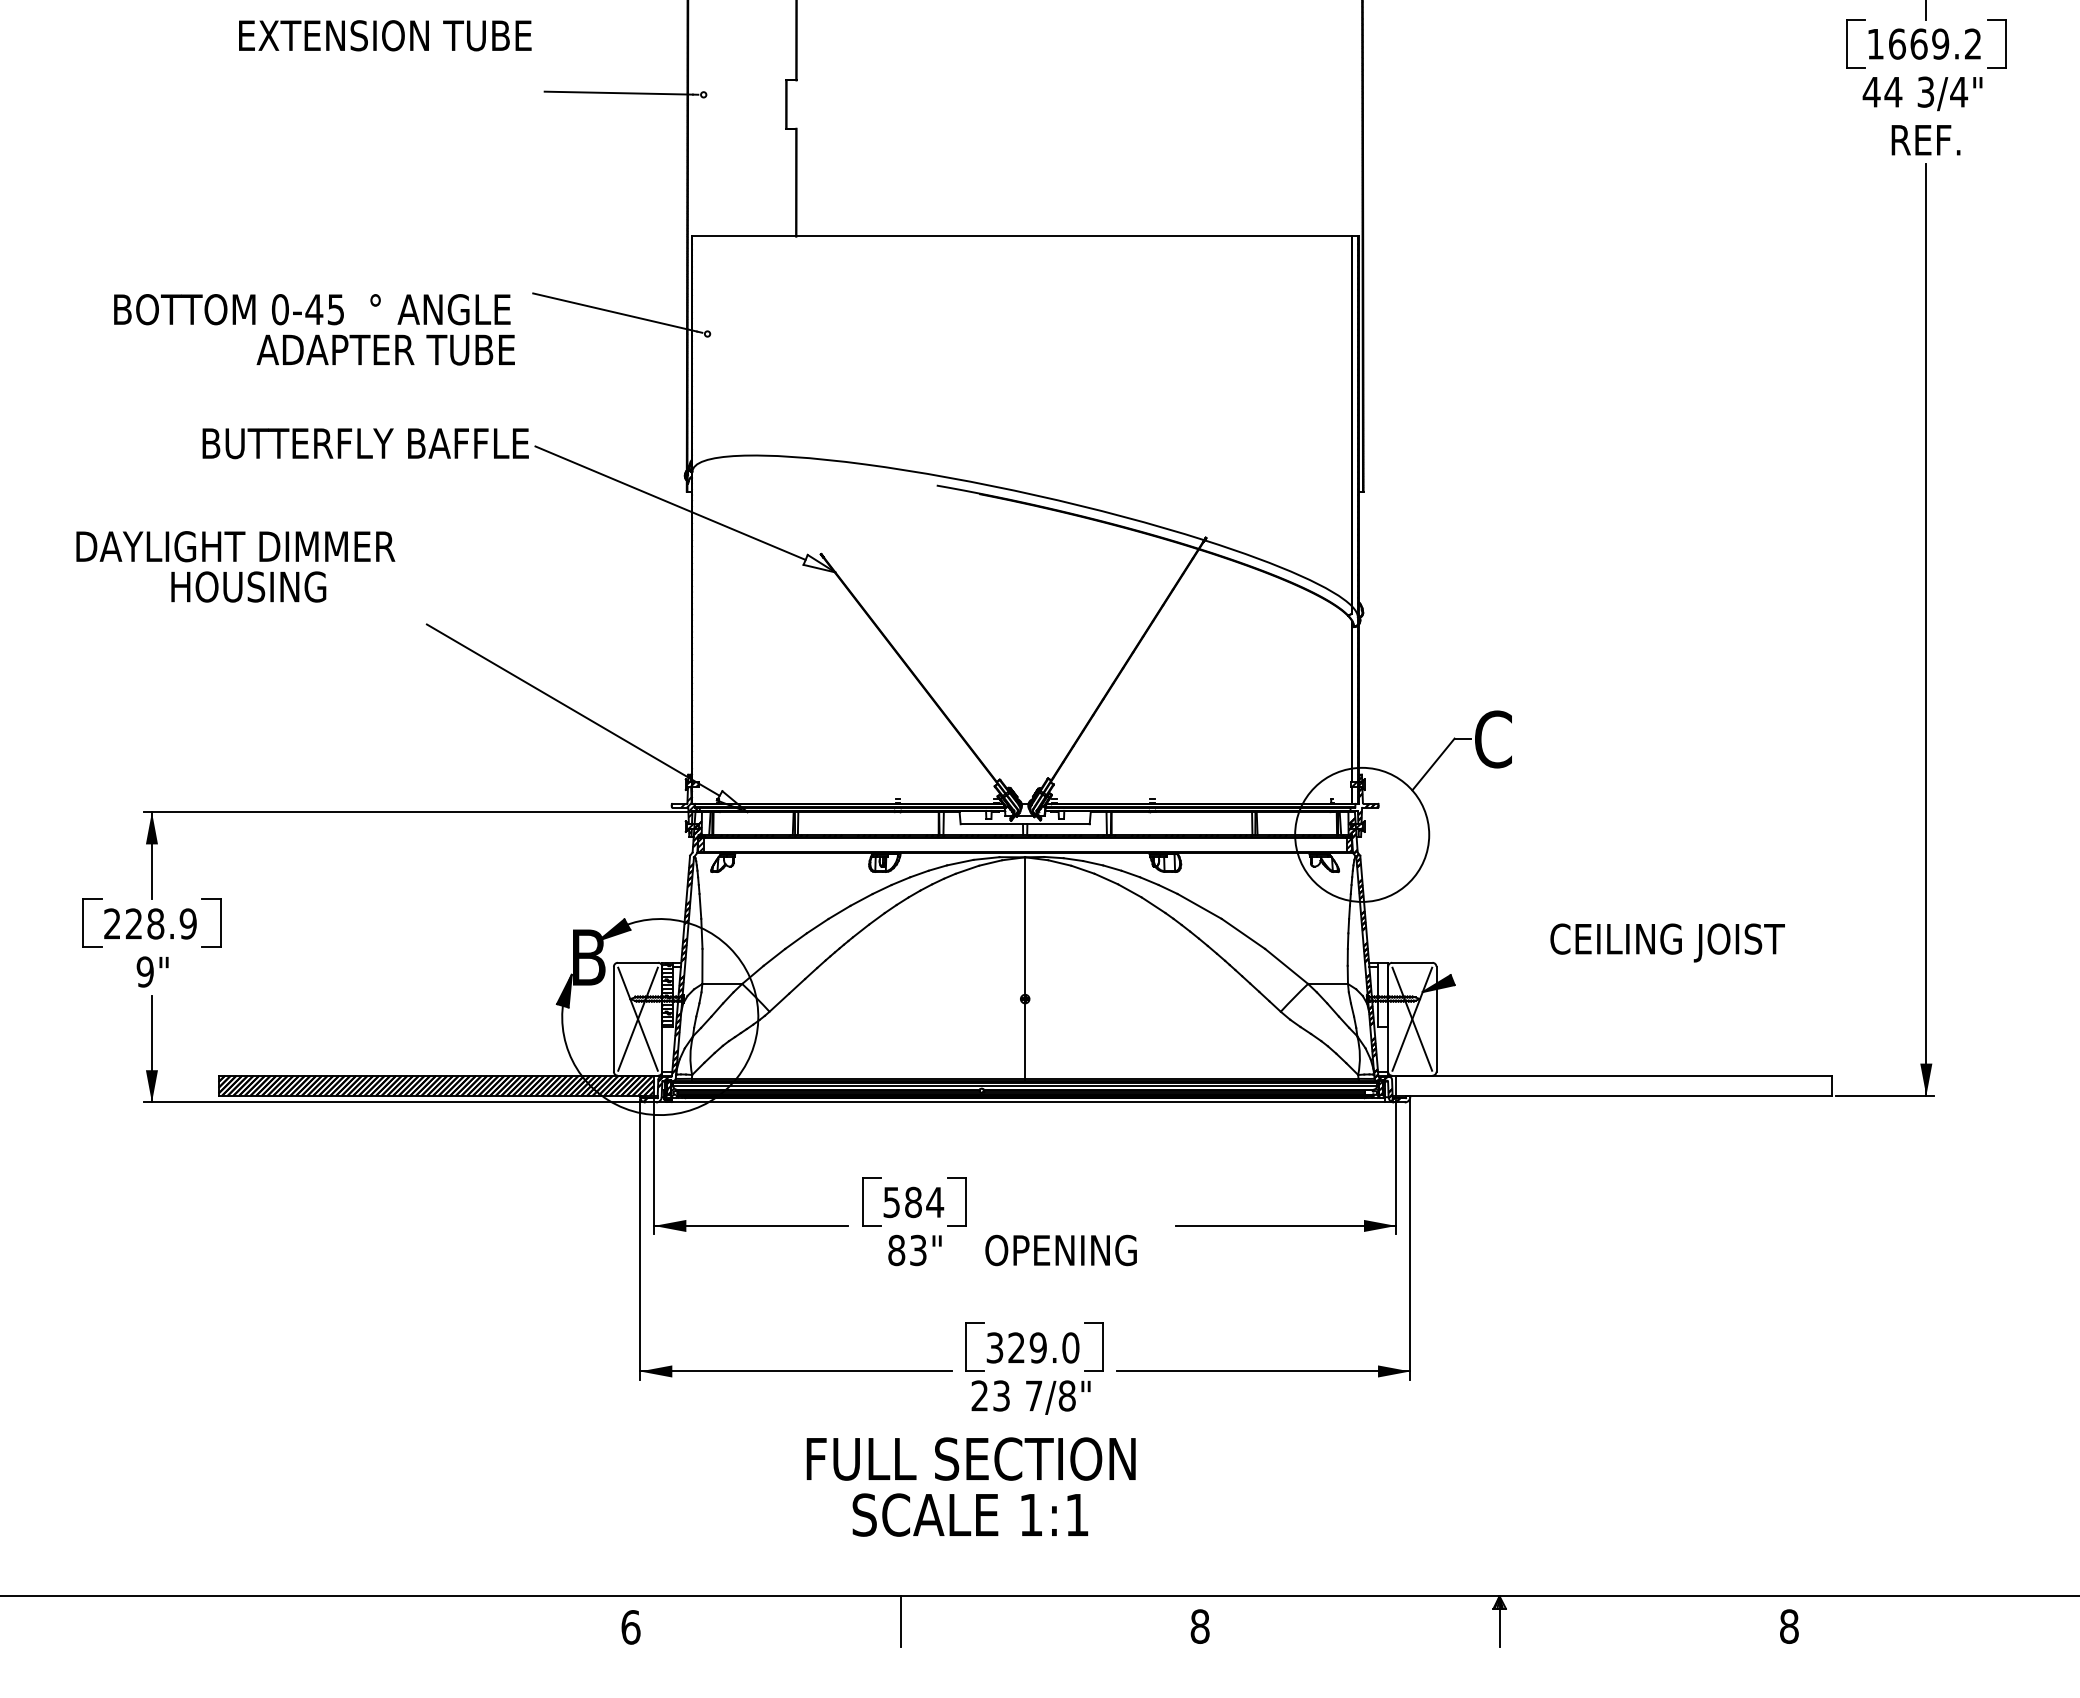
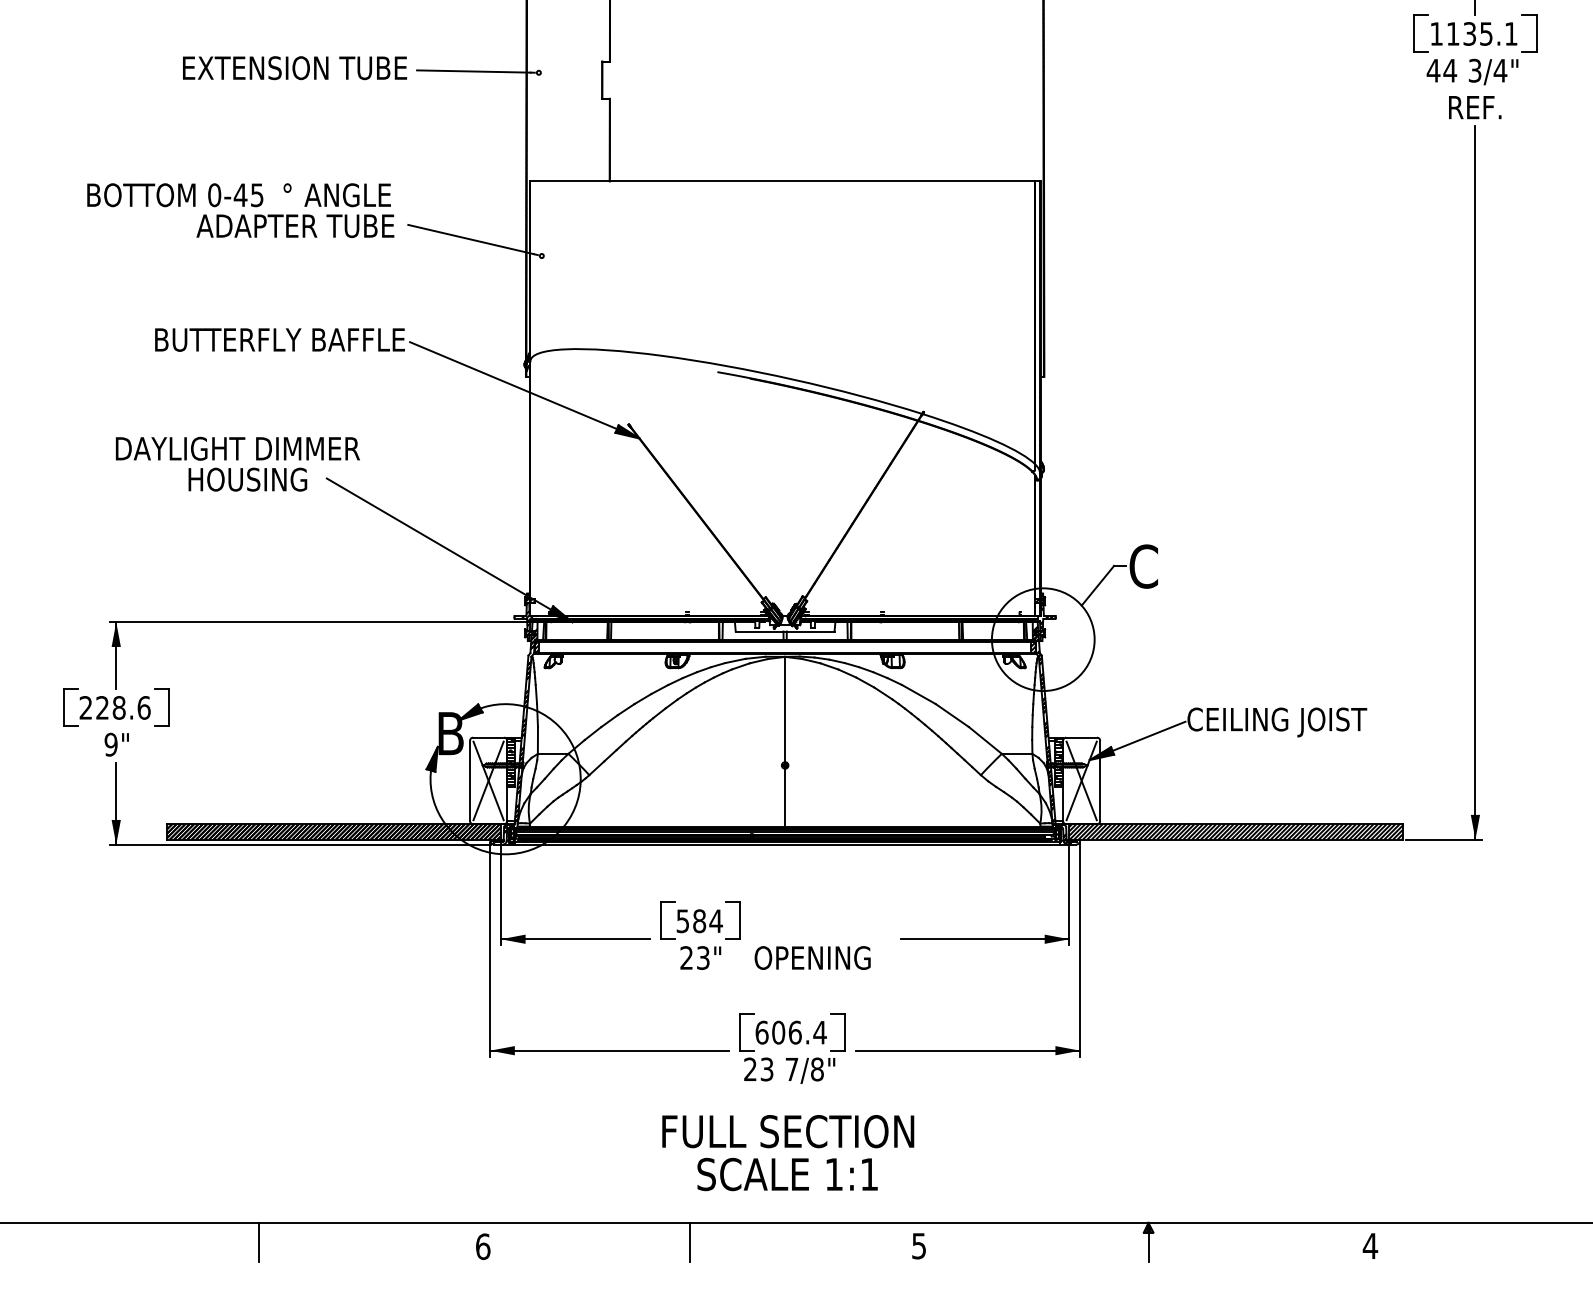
text: (385, 35) -> (295, 67), moved
text: (1934, 43) -> (1481, 33), 1669.2 -> 1135.1
text: (314, 329) -> (240, 210), moved
fill: (819, 563) -> (627, 431), added
text: (235, 566) -> (237, 463), moved
fill: (731, 801) -> (560, 614), added
text: (188, 923) -> (144, 707), 228.9 -> 228.6
line: (1499, 961) -> (1148, 736), added
hatch: (1382, 994) -> (1058, 761), added
hatch: (1613, 1085) -> (1235, 831), added
text: (896, 1250) -> (686, 958), 83" -> 23"
text: (1032, 1347) -> (790, 1032), 329.0 -> 606.4
text: (970, 1486) -> (787, 1152), moved
line: (338, 1621) -> (259, 1242), added
text: (1199, 1626) -> (918, 1246), 8 -> 5
text: (1789, 1626) -> (1370, 1246), 8 -> 4

